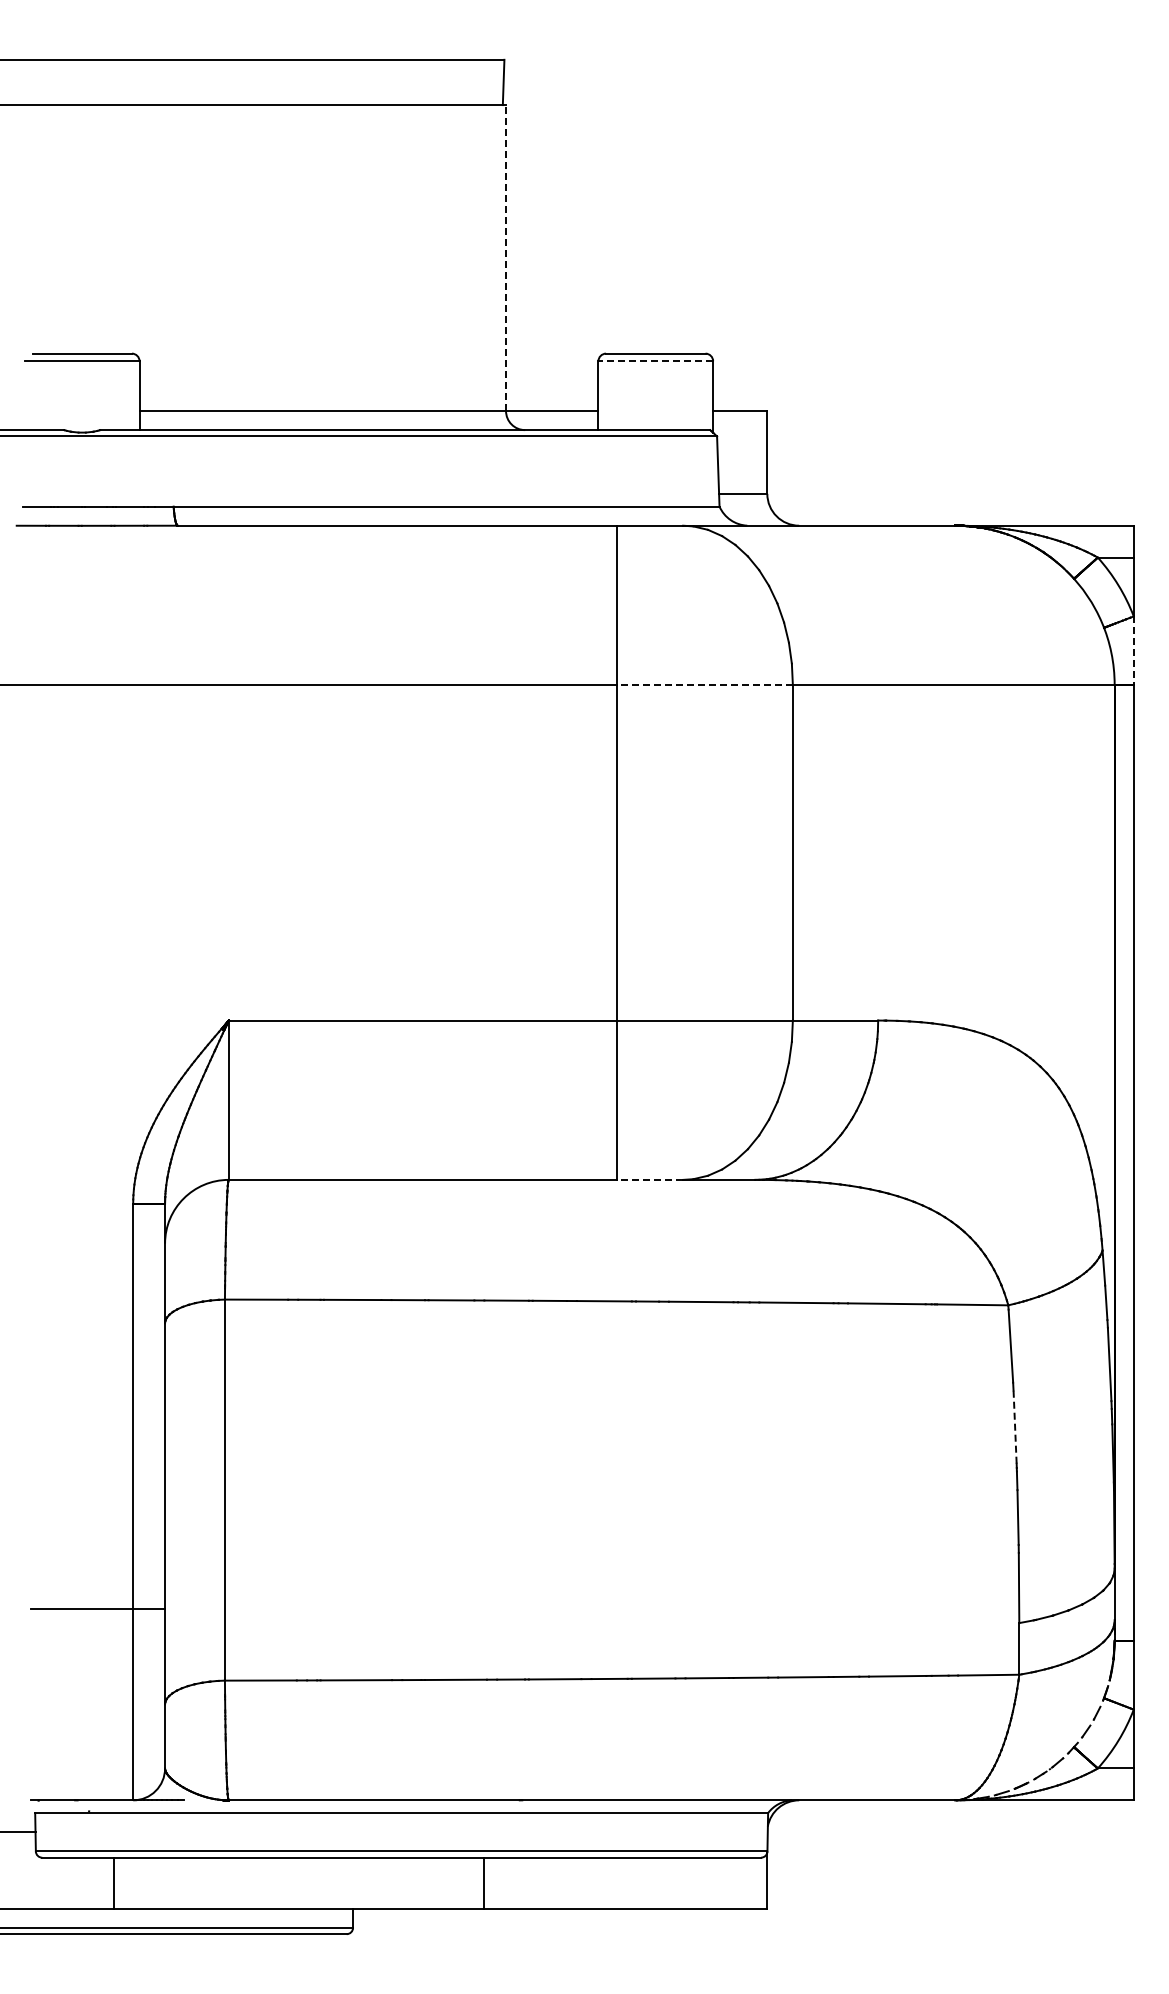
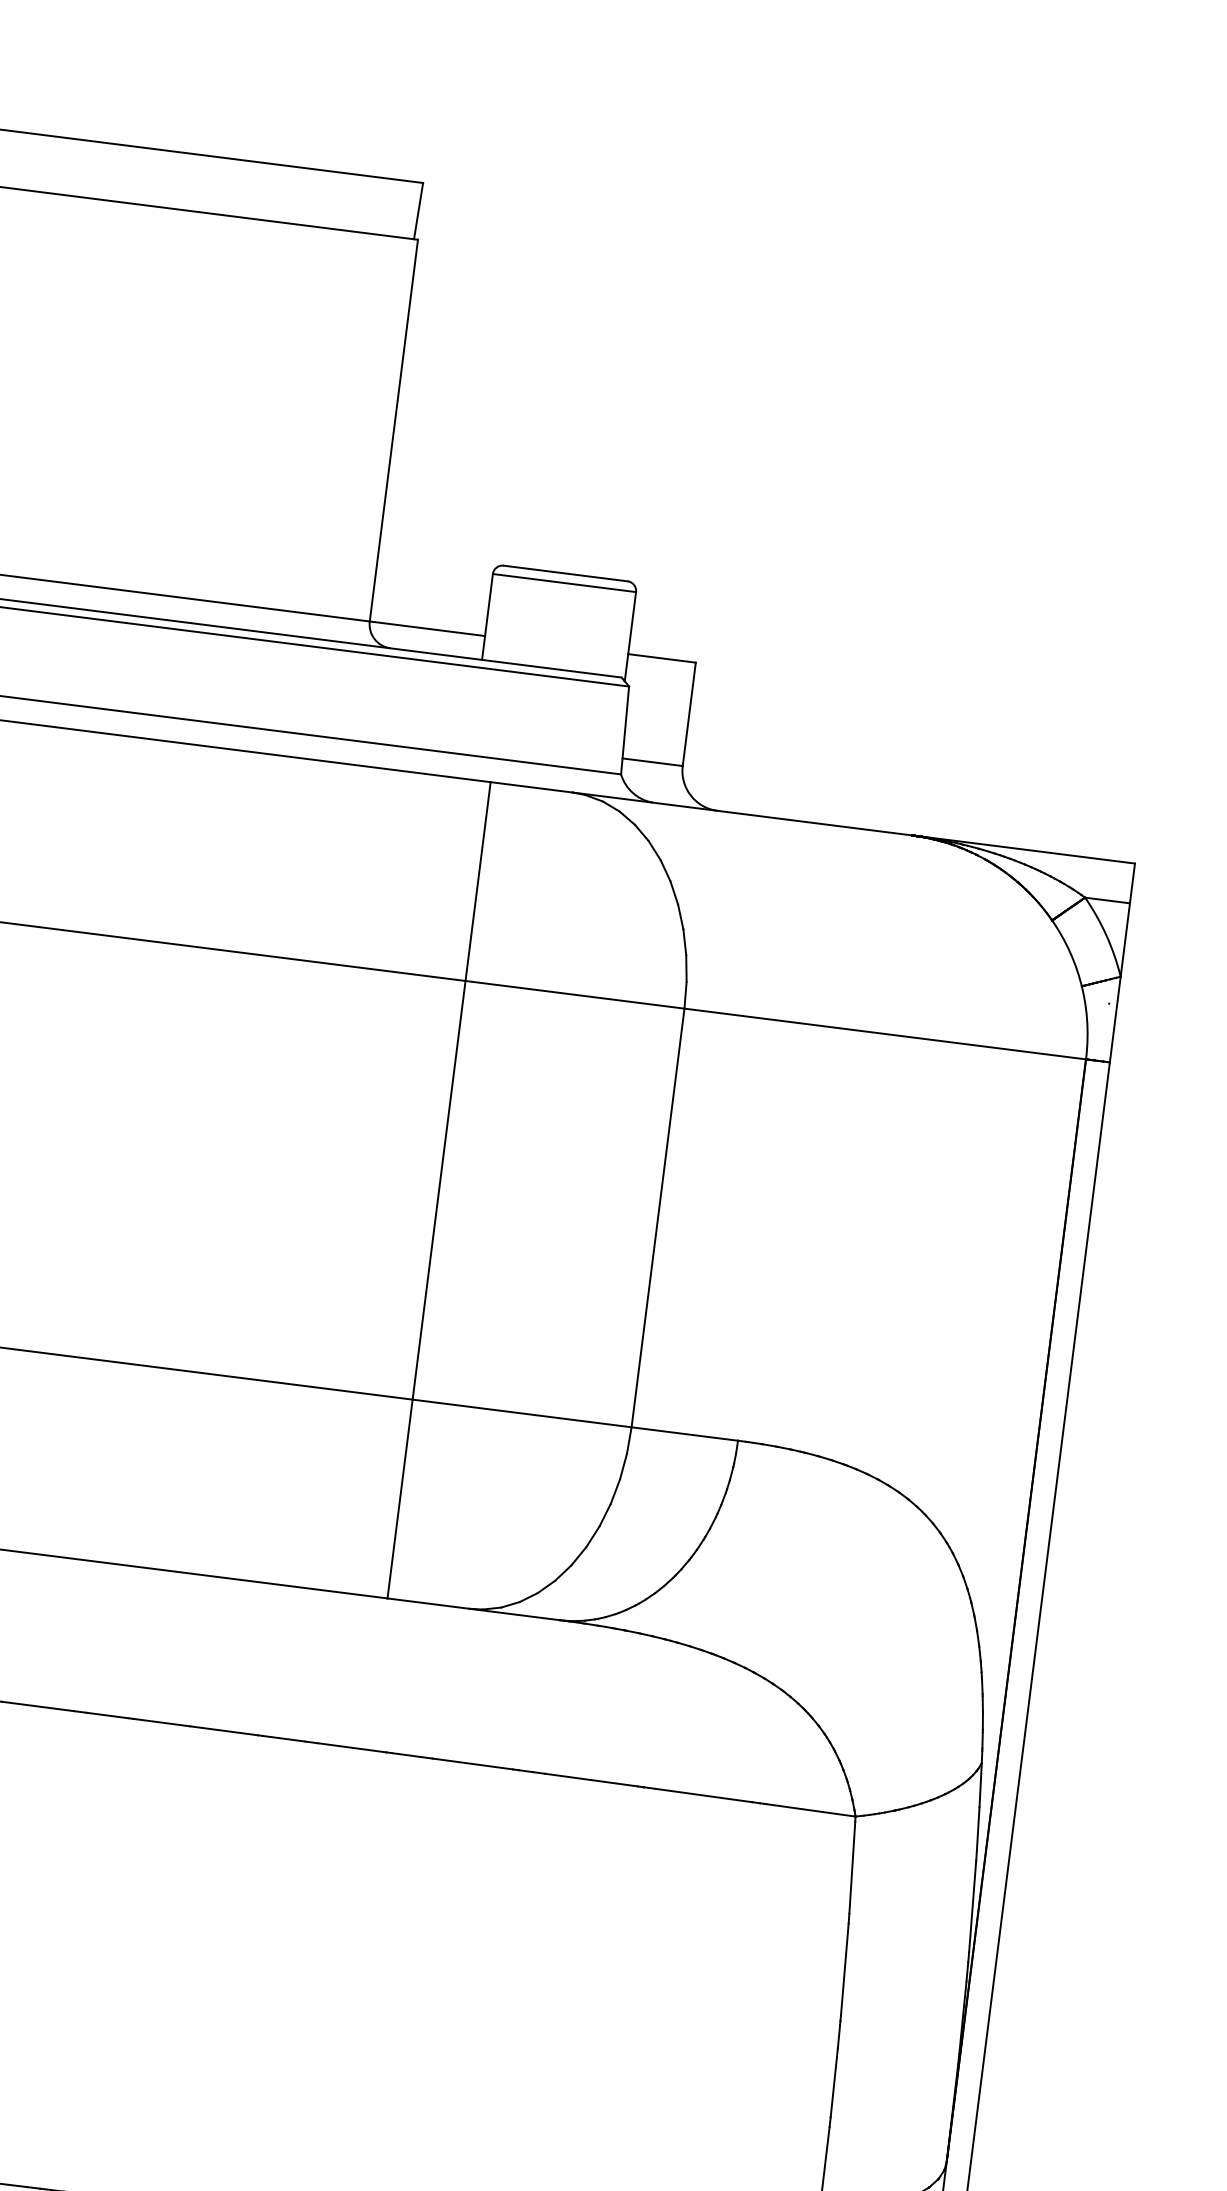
line: (506, 258) -> (394, 431), dashed -> solid
line: (655, 361) -> (564, 583), dashed -> solid
line: (1133, 651) -> (1114, 1020), dashed -> solid
line: (705, 685) -> (575, 995), dashed -> solid
line: (650, 1179) -> (428, 1603), dashed -> solid
line: (1015, 1427) -> (845, 1970), dashed -> solid

